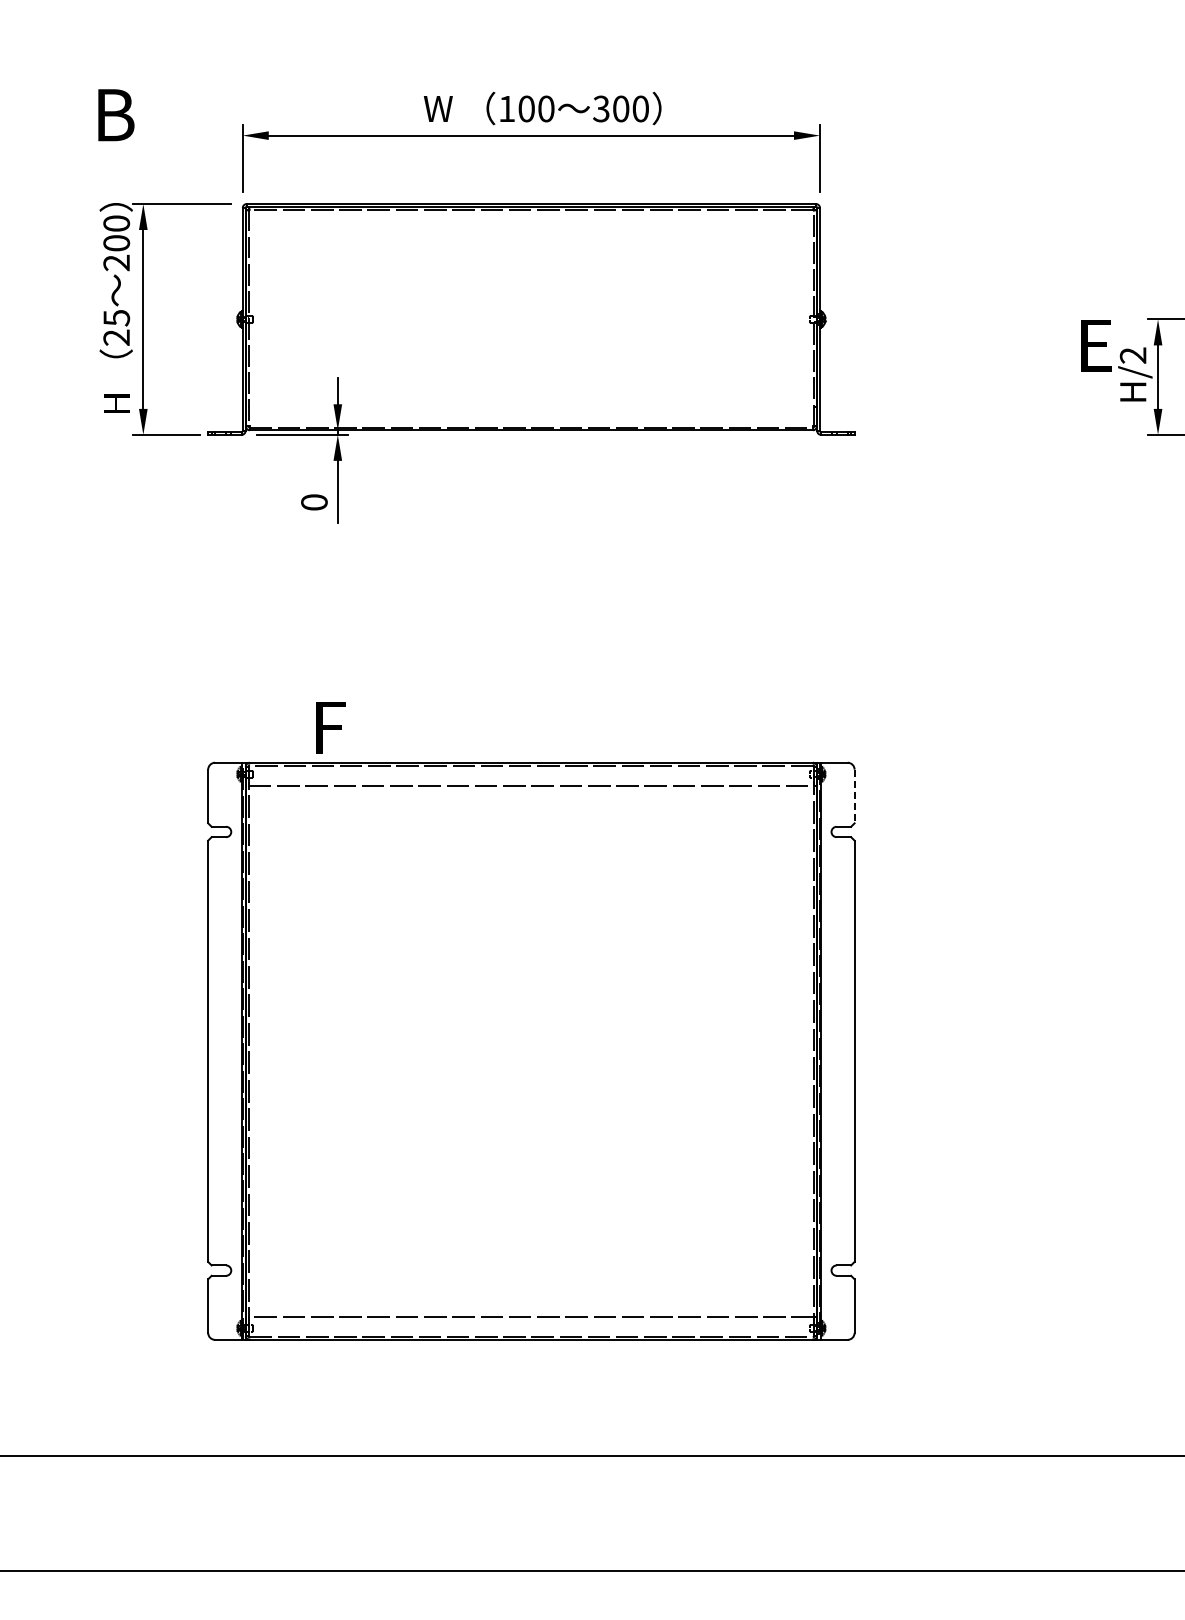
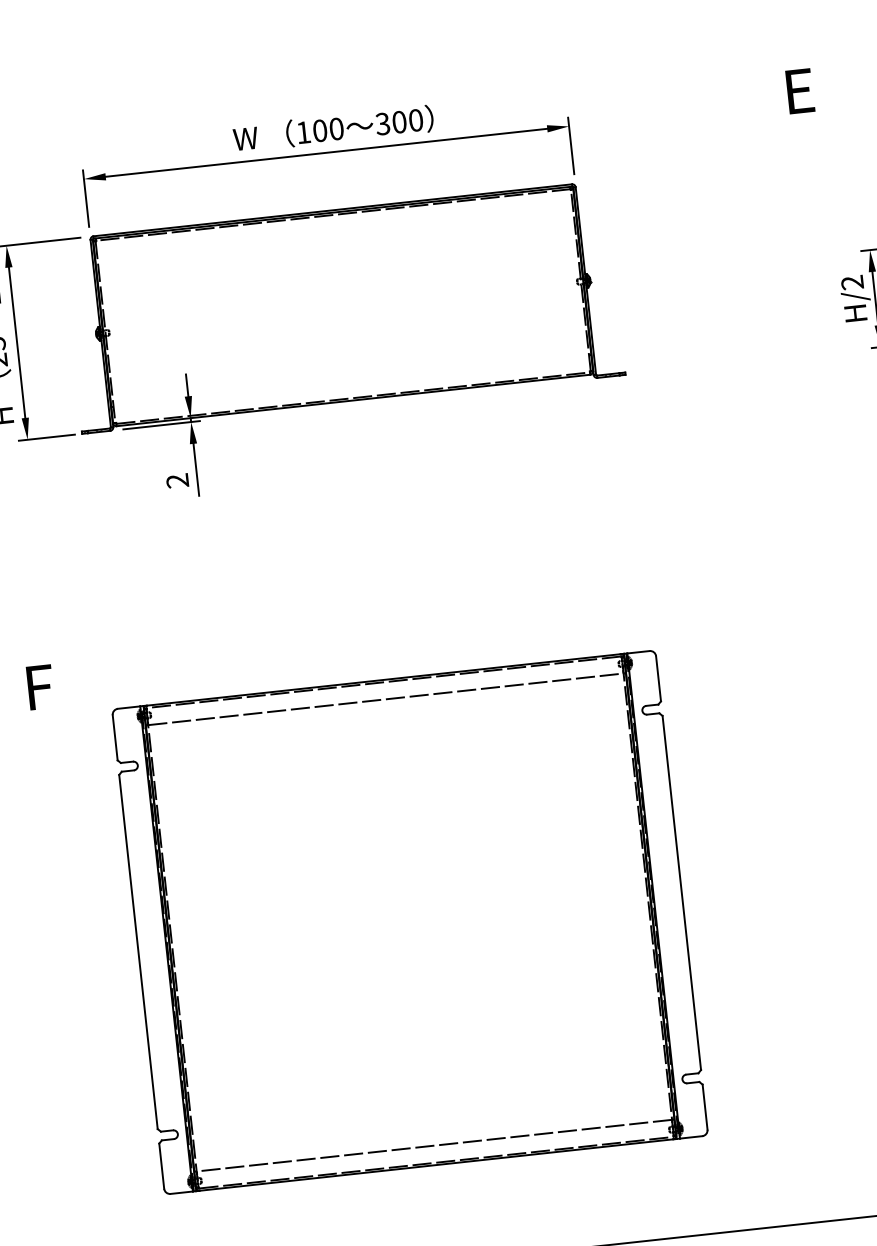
text: (1096, 345) -> (800, 91), moved
text: (314, 502) -> (177, 480), 0 -> 2
text: (330, 727) -> (40, 687), moved
line: (854, 796) -> (658, 678), dashed -> solid

